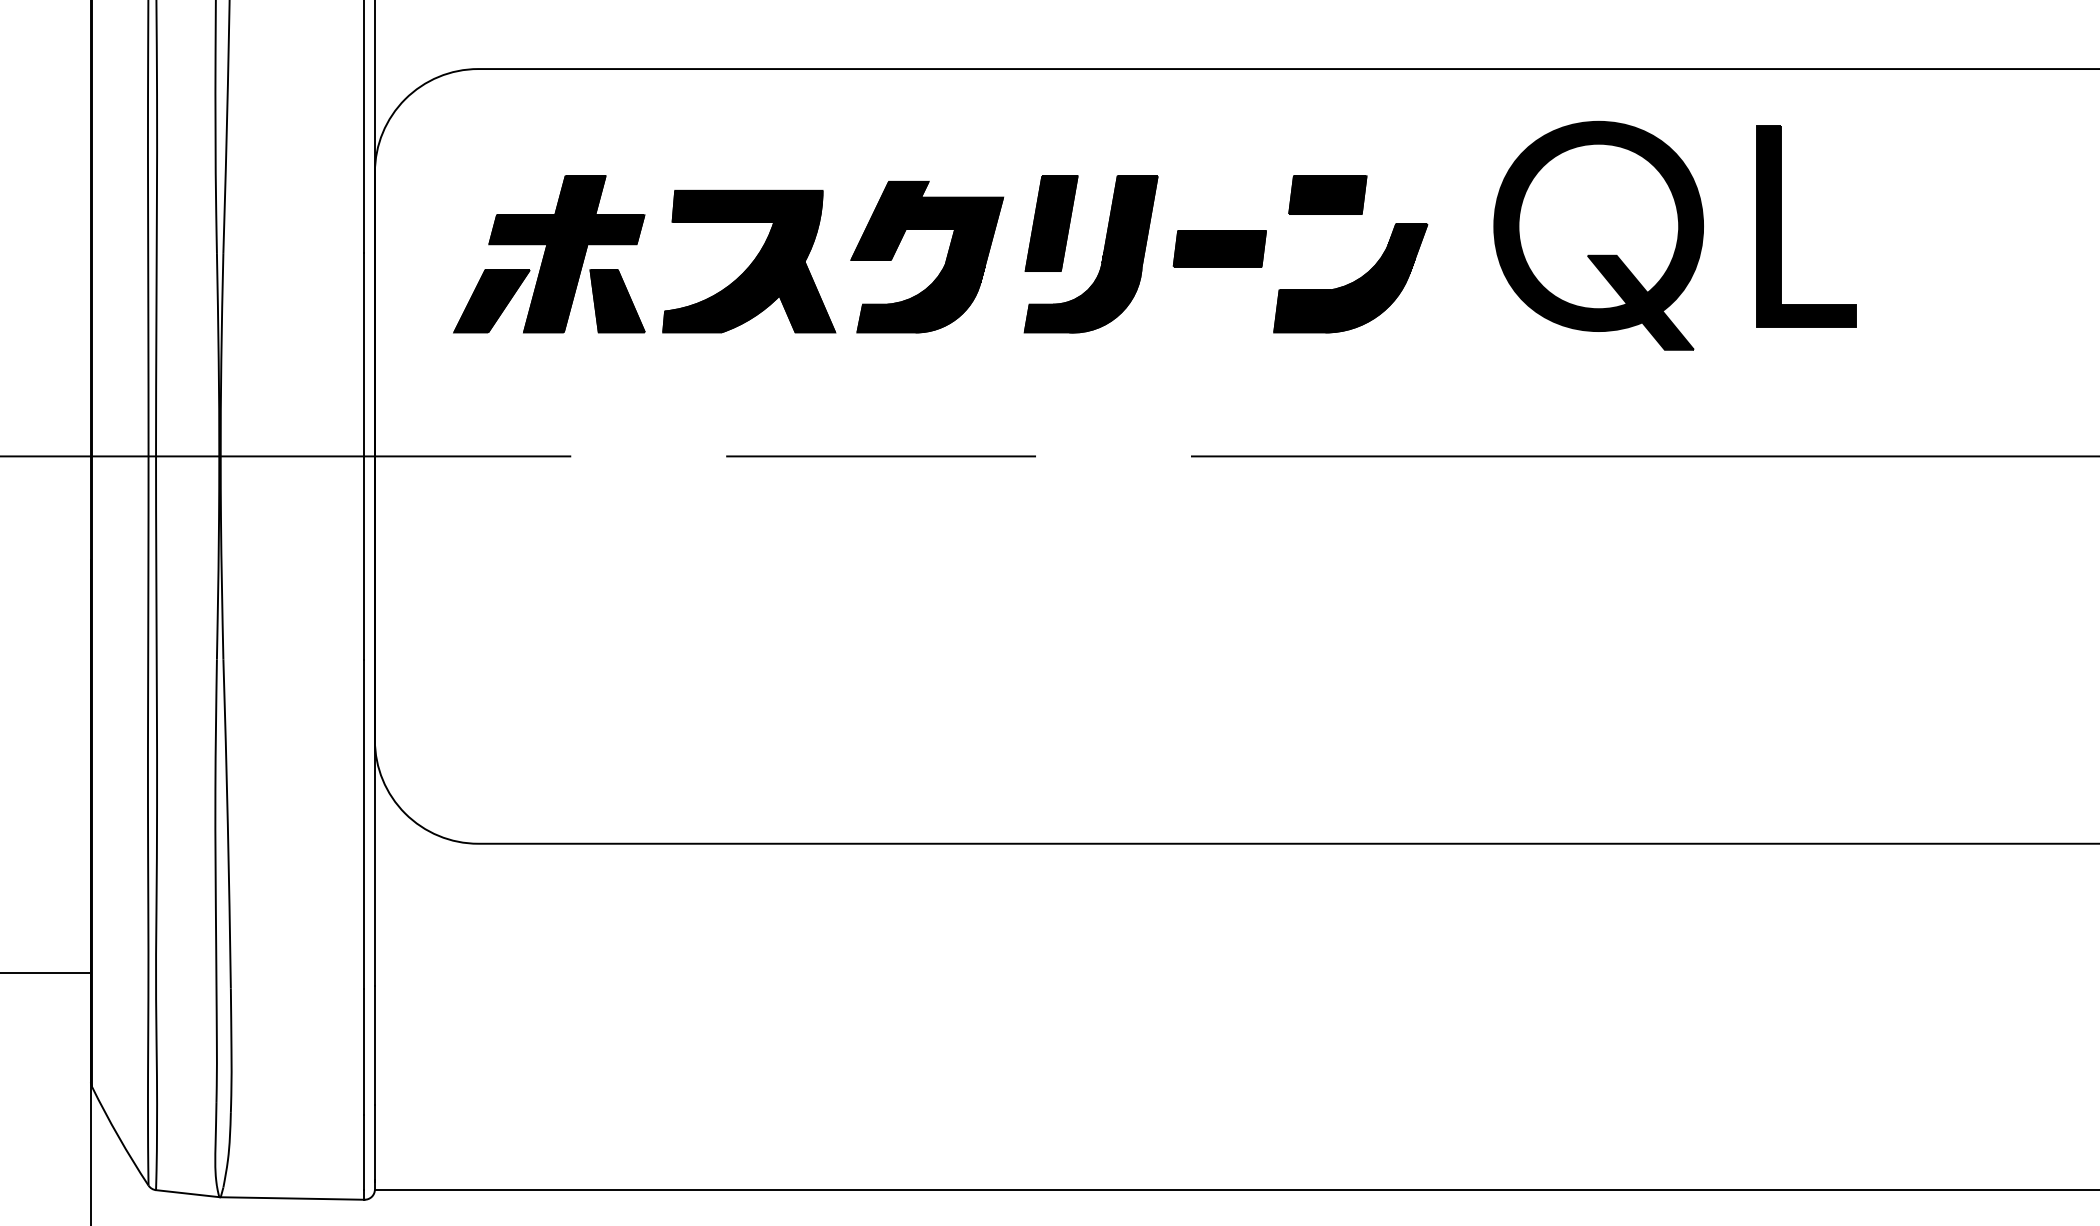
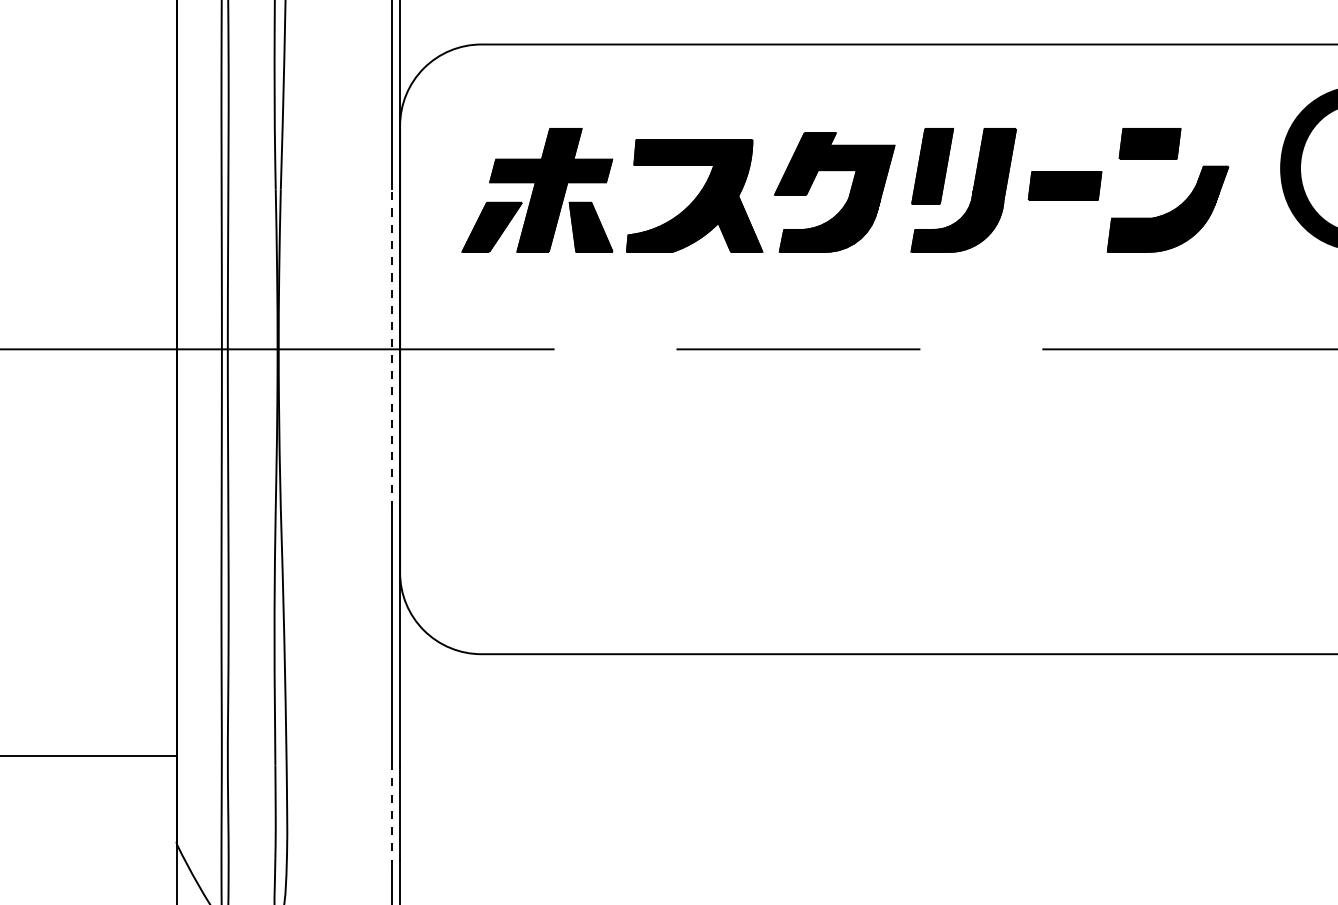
line: (364, 455) -> (391, 348), solid -> dashed
line: (364, 1052) -> (391, 818), solid -> dashed

